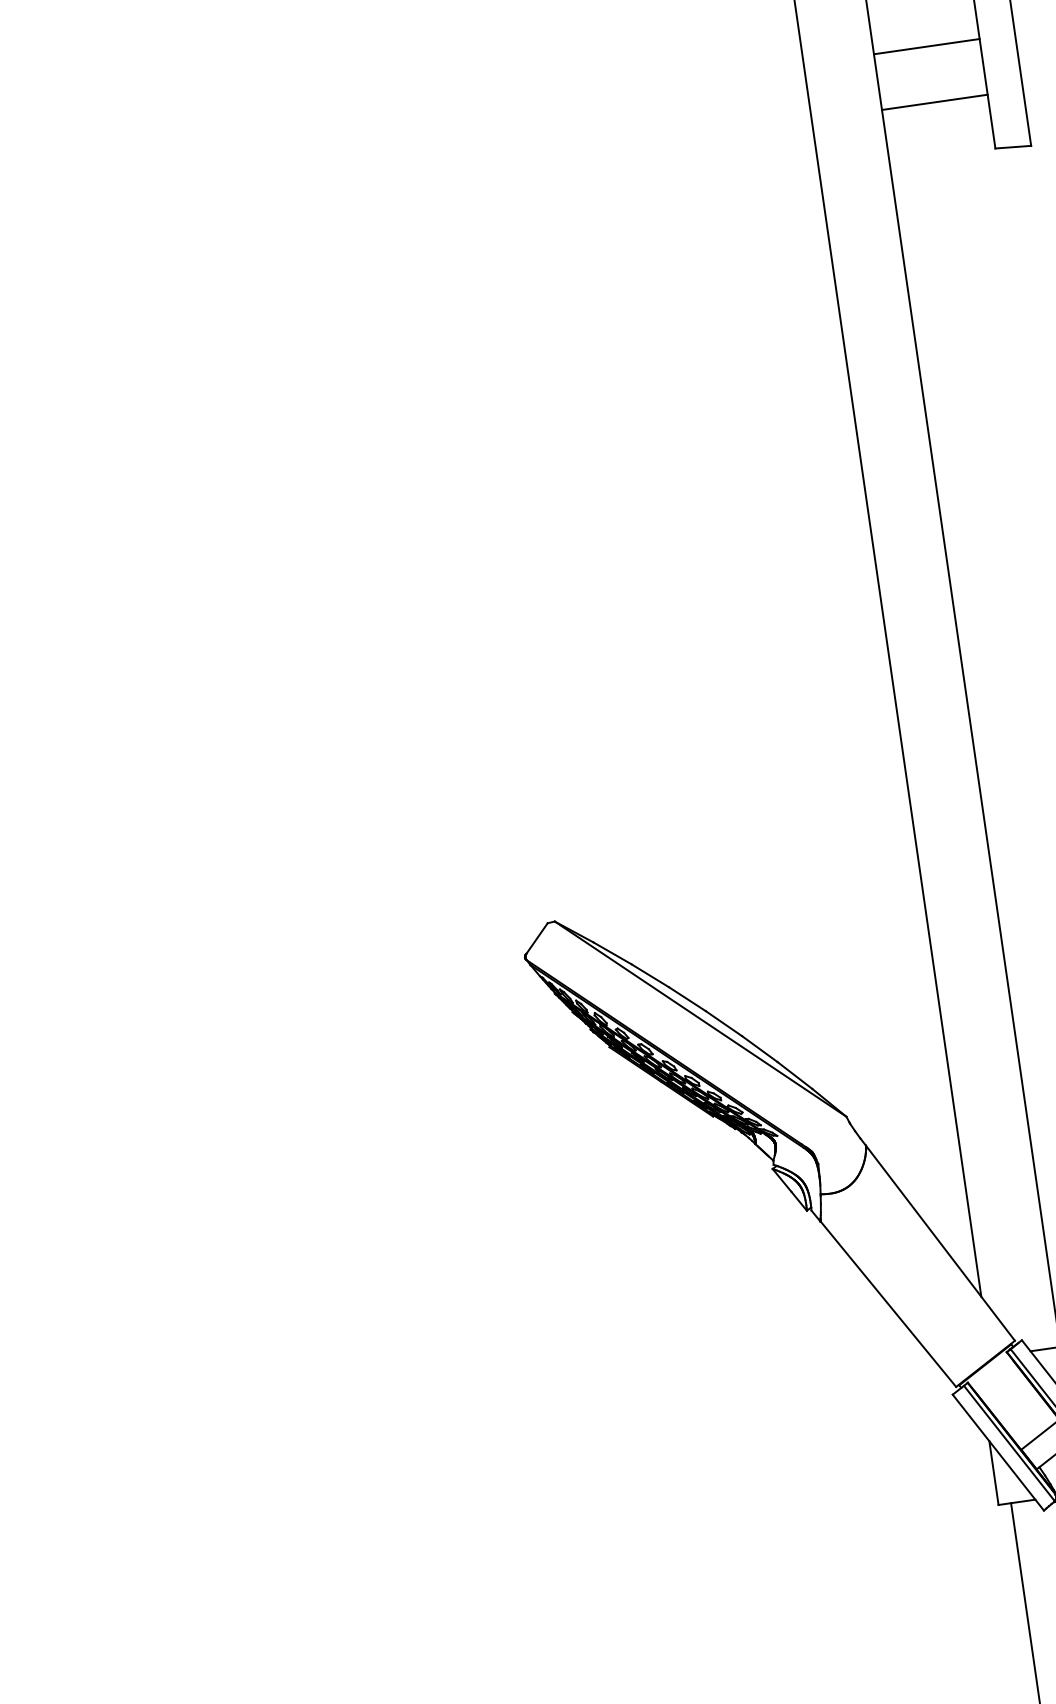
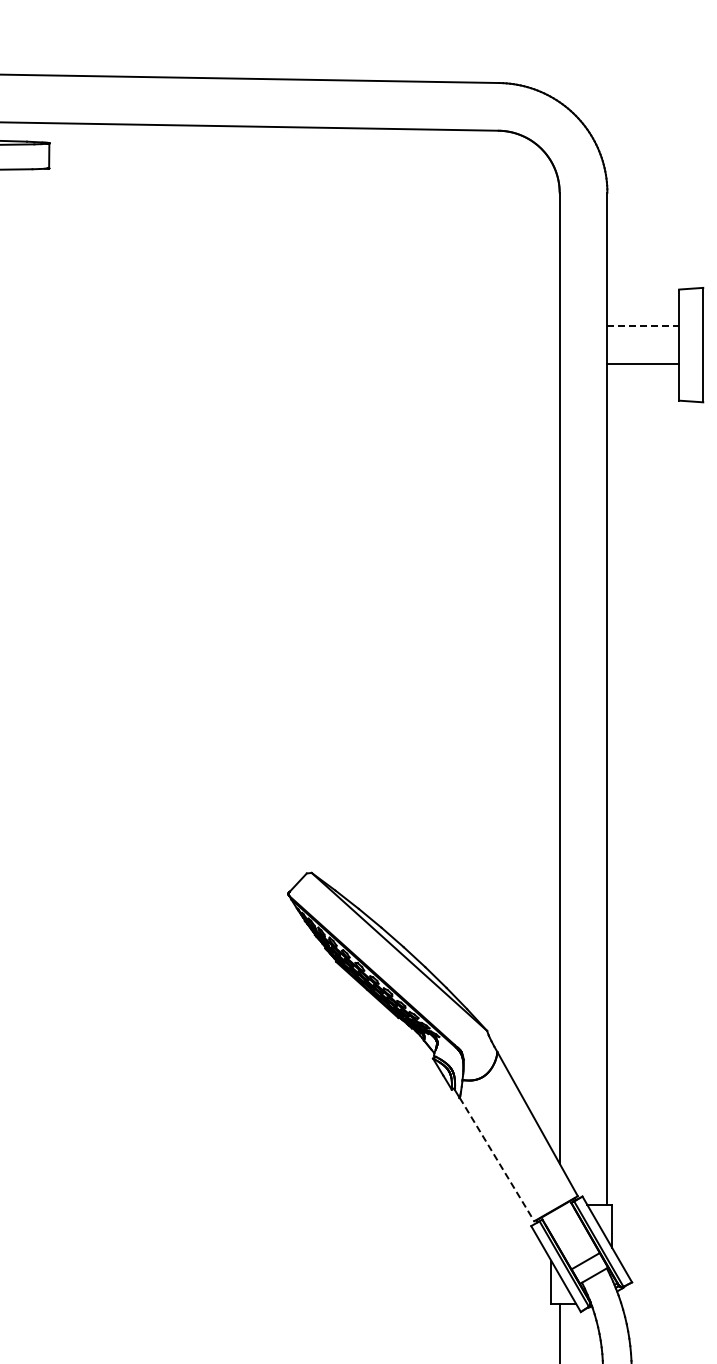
line: (927, 46) -> (643, 326), solid -> dashed
line: (888, 1303) -> (497, 1159), solid -> dashed

